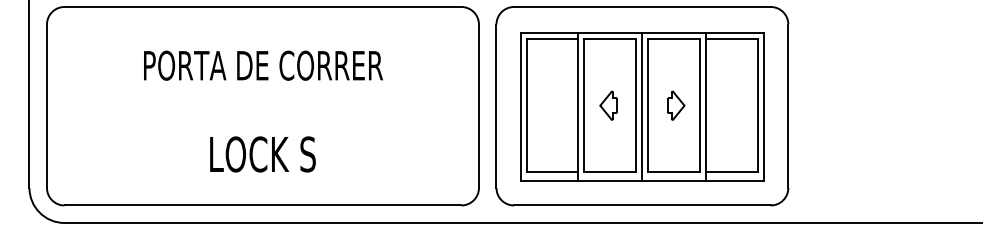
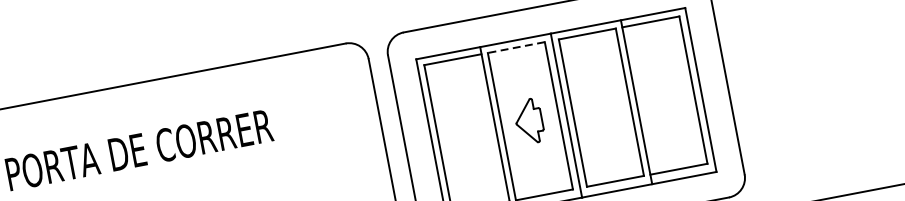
line: (609, 38) -> (515, 47), solid -> dashed
part: (608, 105) -> (528, 121), size x1.4
part: (676, 105) -> (603, 106), removed

